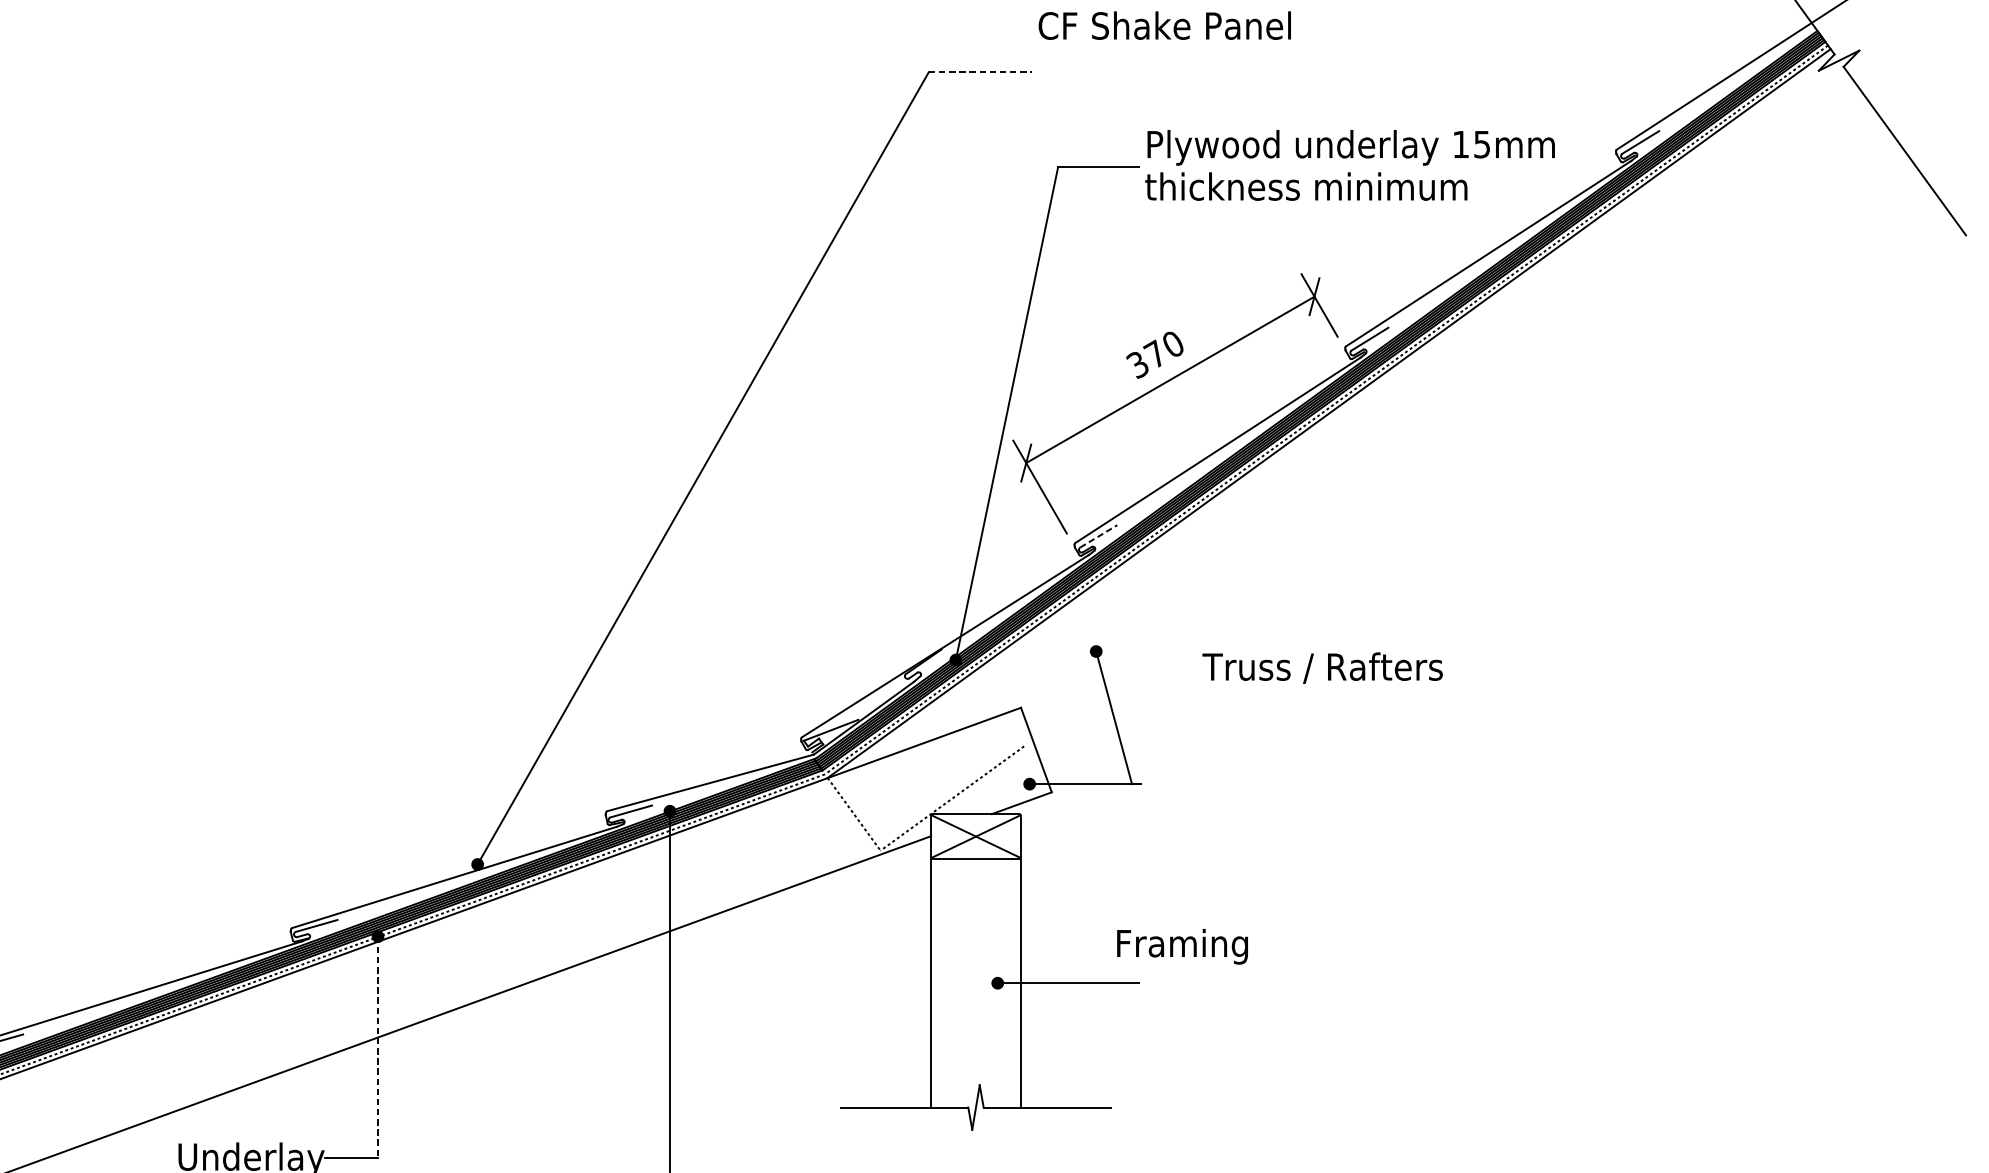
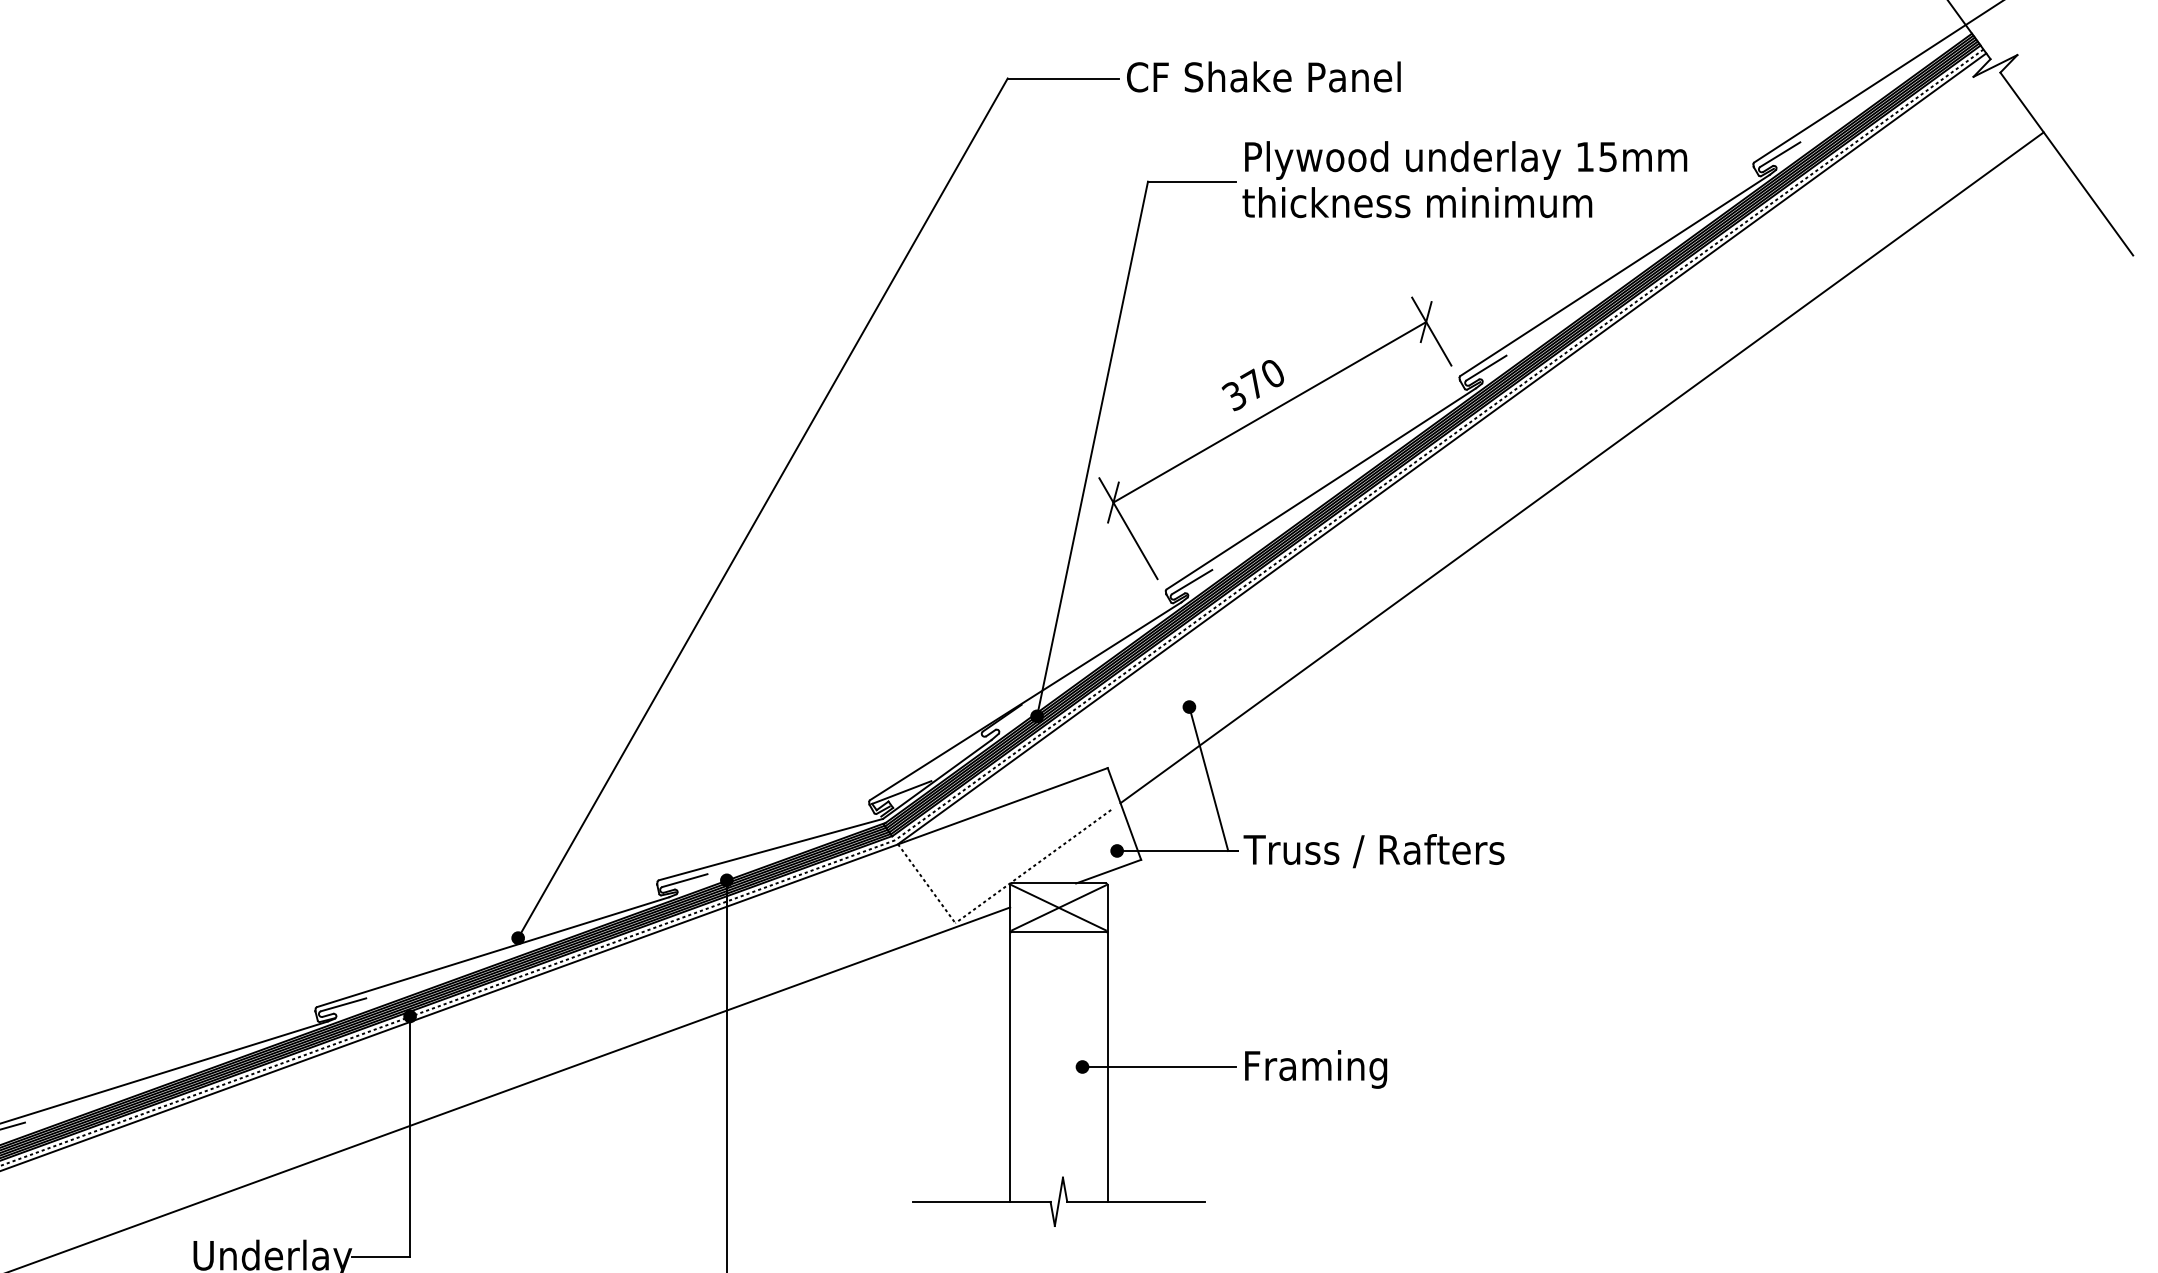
text: (1164, 25) -> (1263, 76), moved
line: (980, 72) -> (1063, 78), dashed -> solid
line: (1457, 430) -> (1581, 467), added
line: (1099, 535) -> (1192, 581), dashed -> solid
text: (1322, 668) -> (1373, 851), moved
text: (1182, 946) -> (1316, 1069), moved
line: (378, 1048) -> (410, 1137), dashed -> solid

